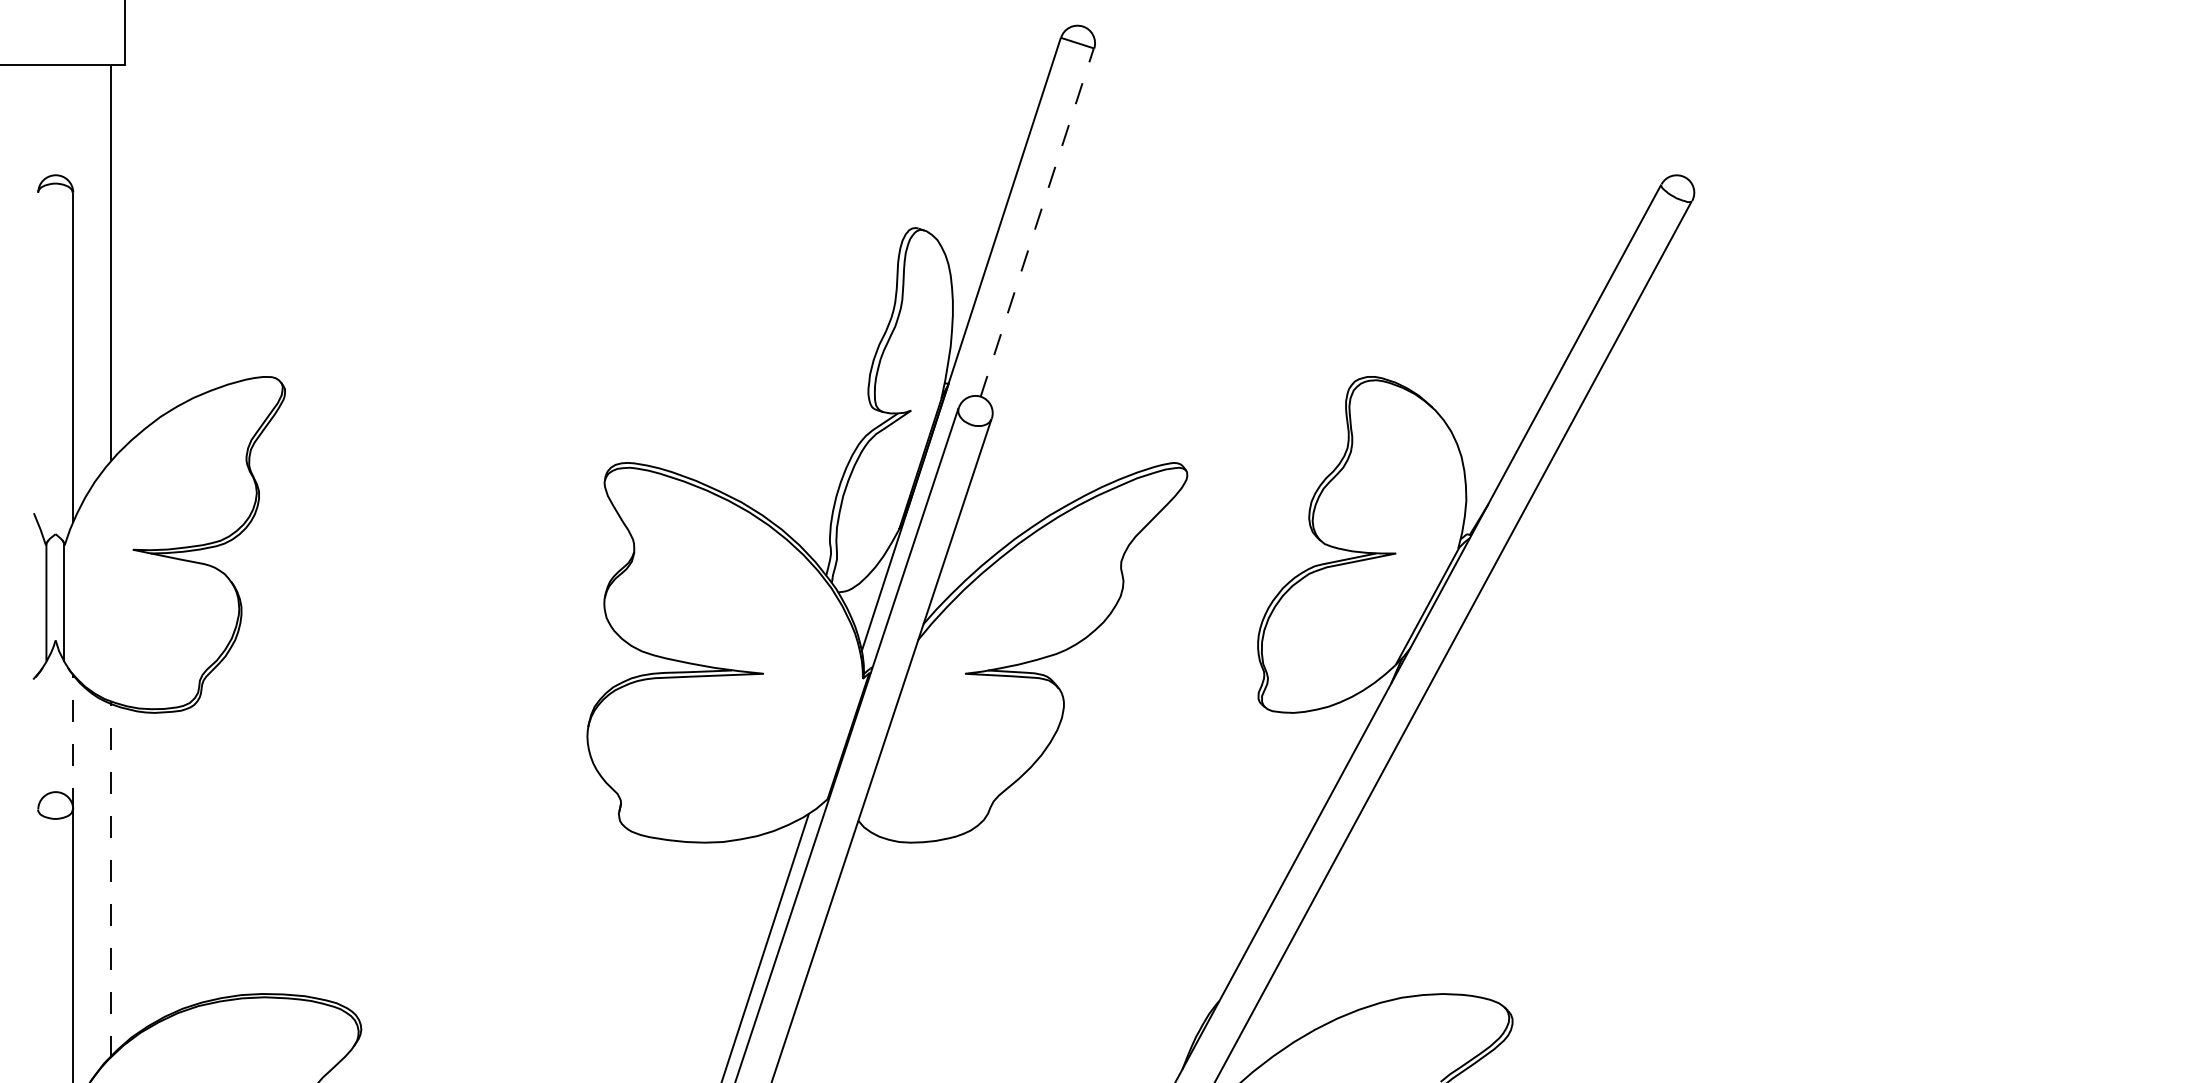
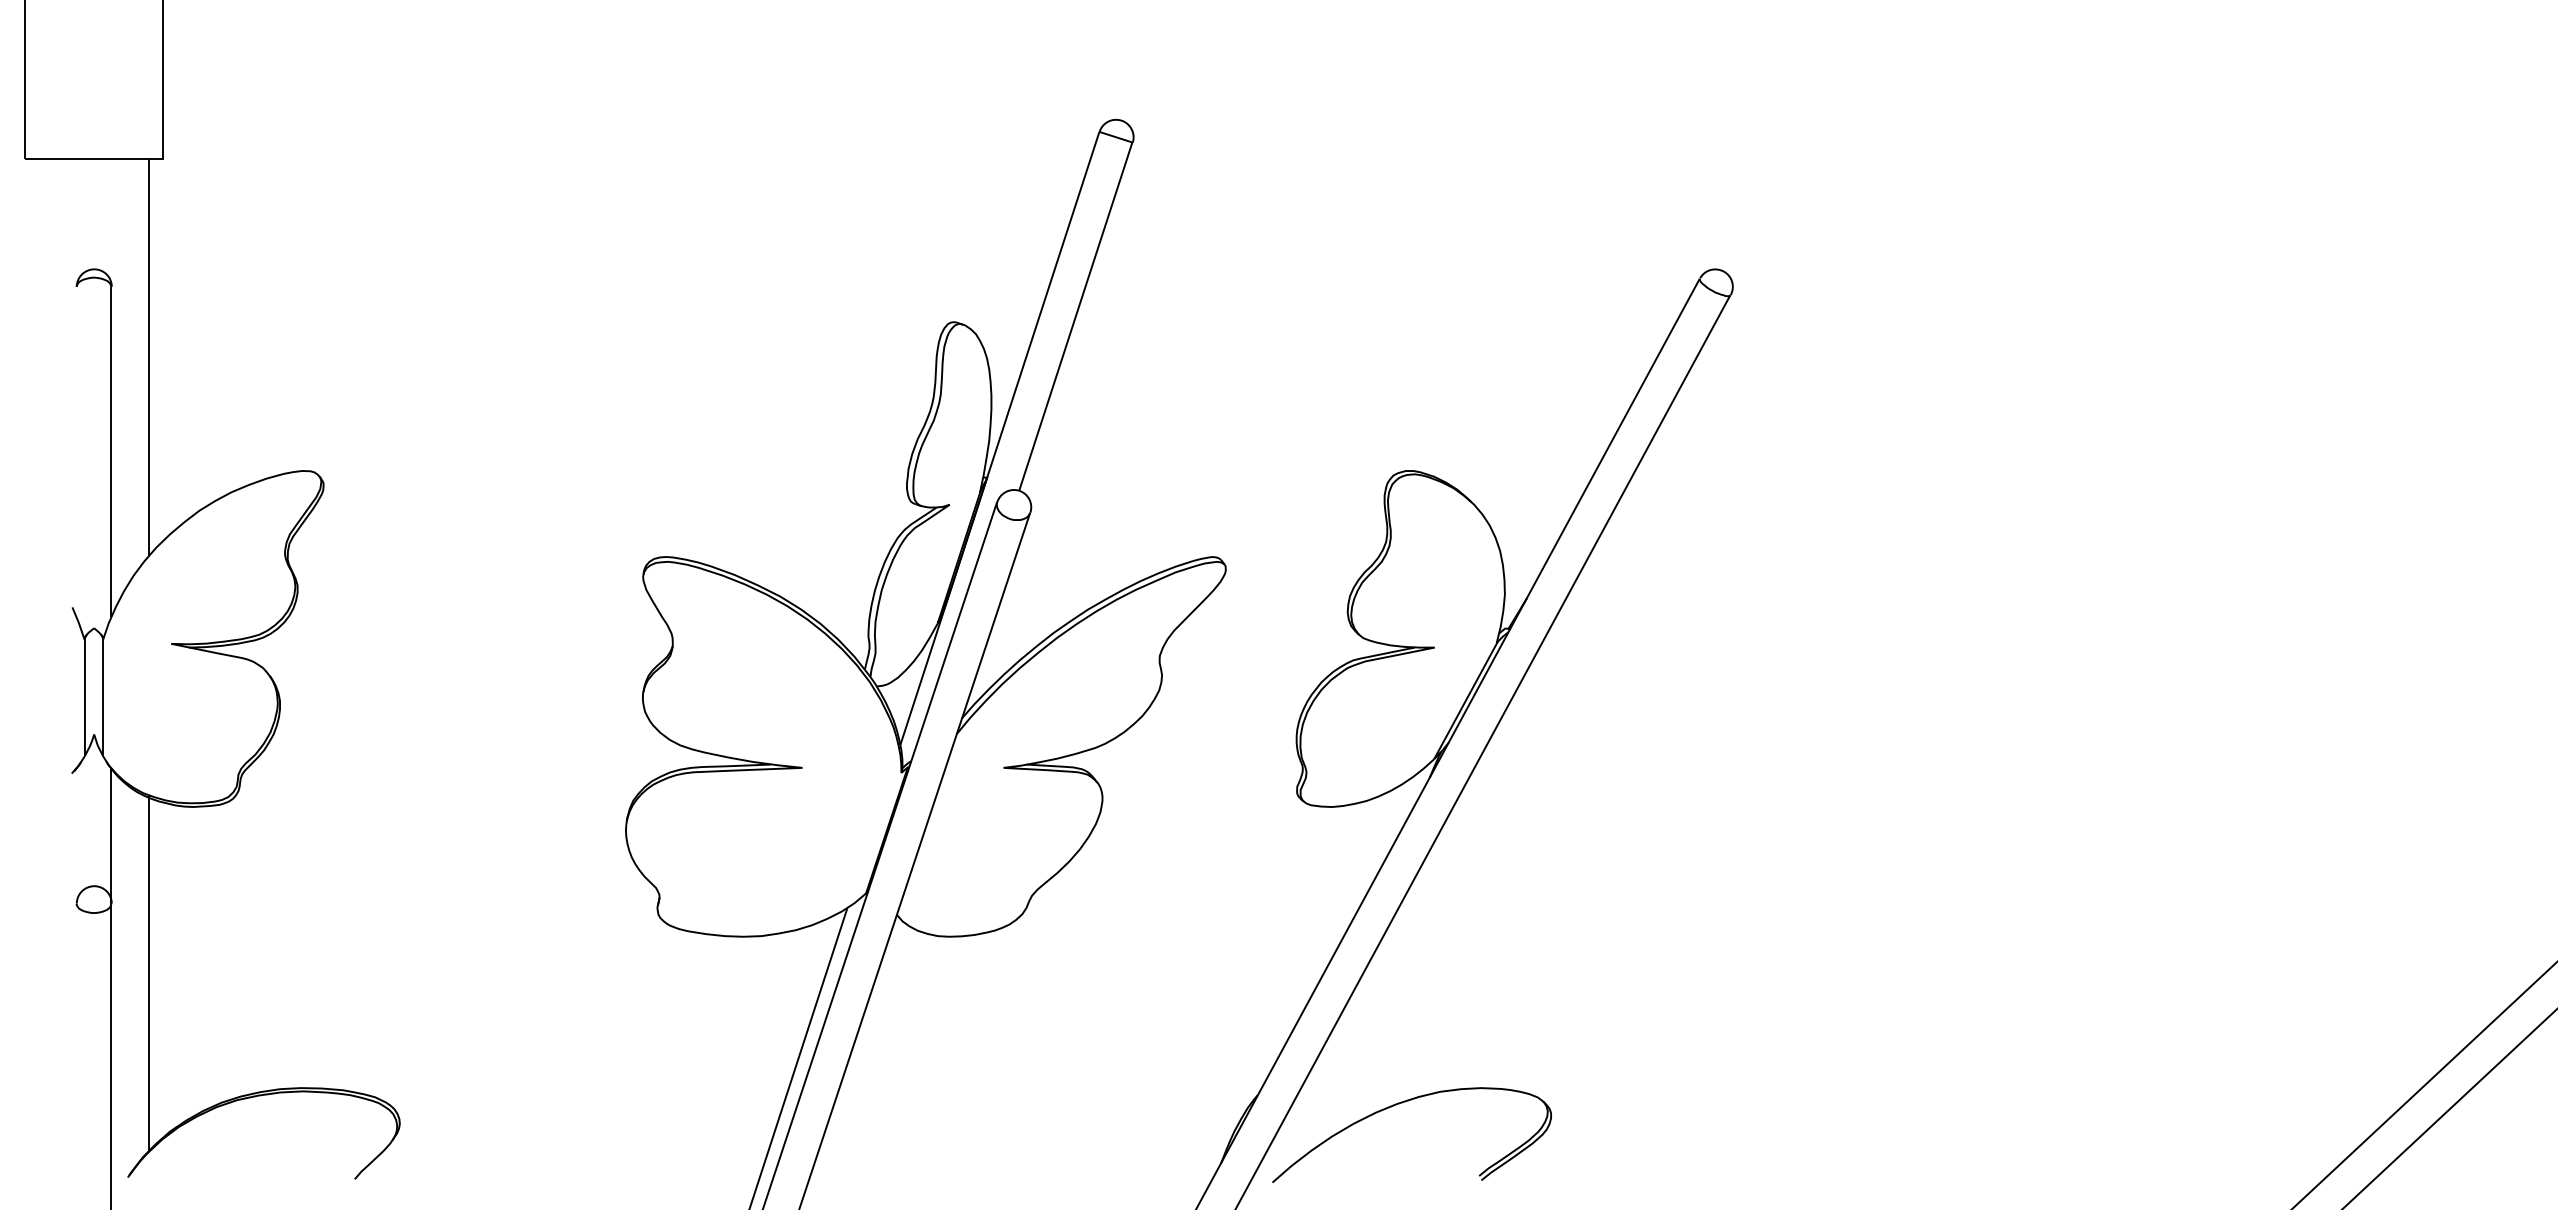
line: (1036, 222) -> (1075, 316), dashed -> solid
line: (72, 742) -> (111, 836), dashed -> solid
line: (110, 878) -> (149, 972), dashed -> solid

